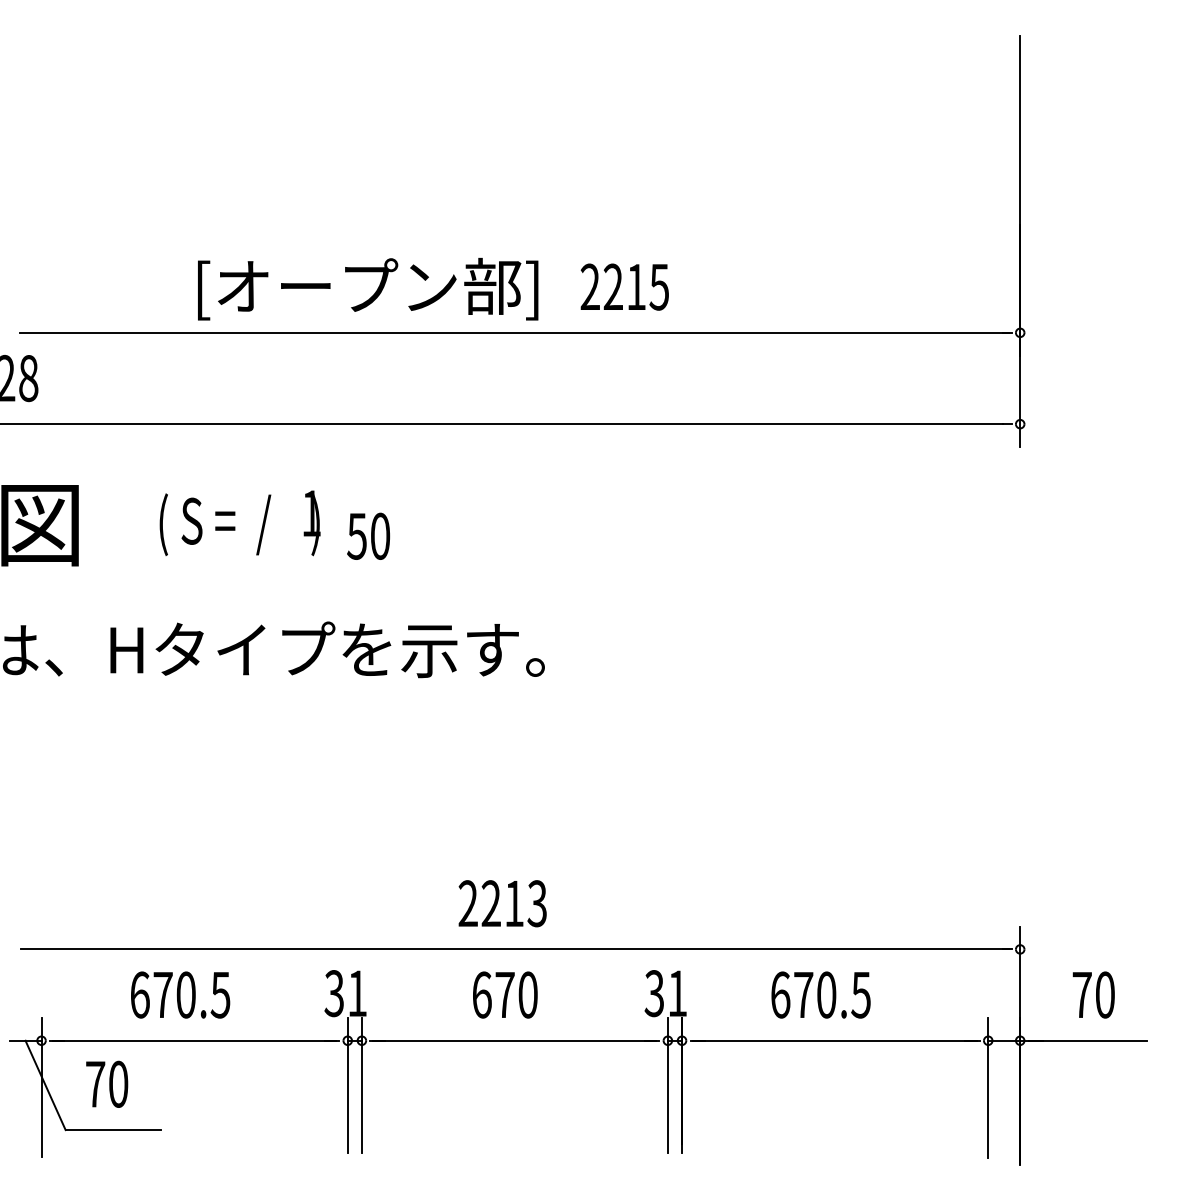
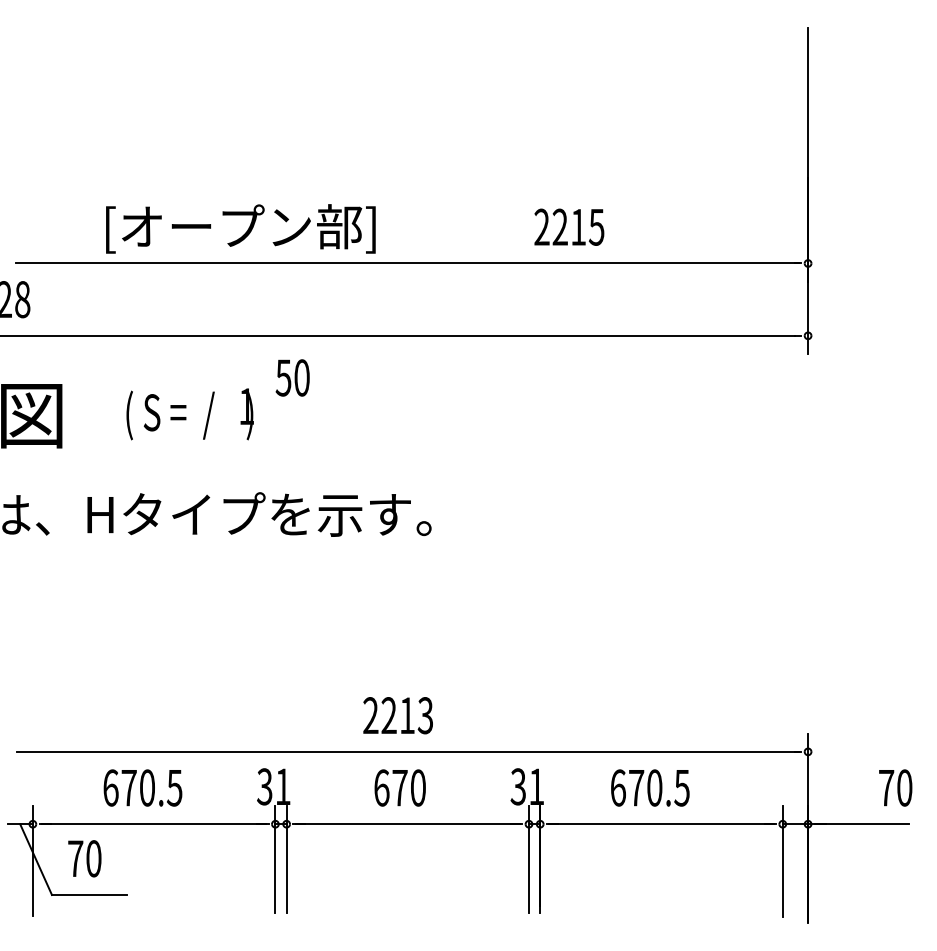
text: (624, 286) -> (569, 226), moved
text: (368, 288) -> (241, 228), moved
text: (368, 535) -> (292, 377), moved
text: (1093, 994) -> (895, 787), moved

